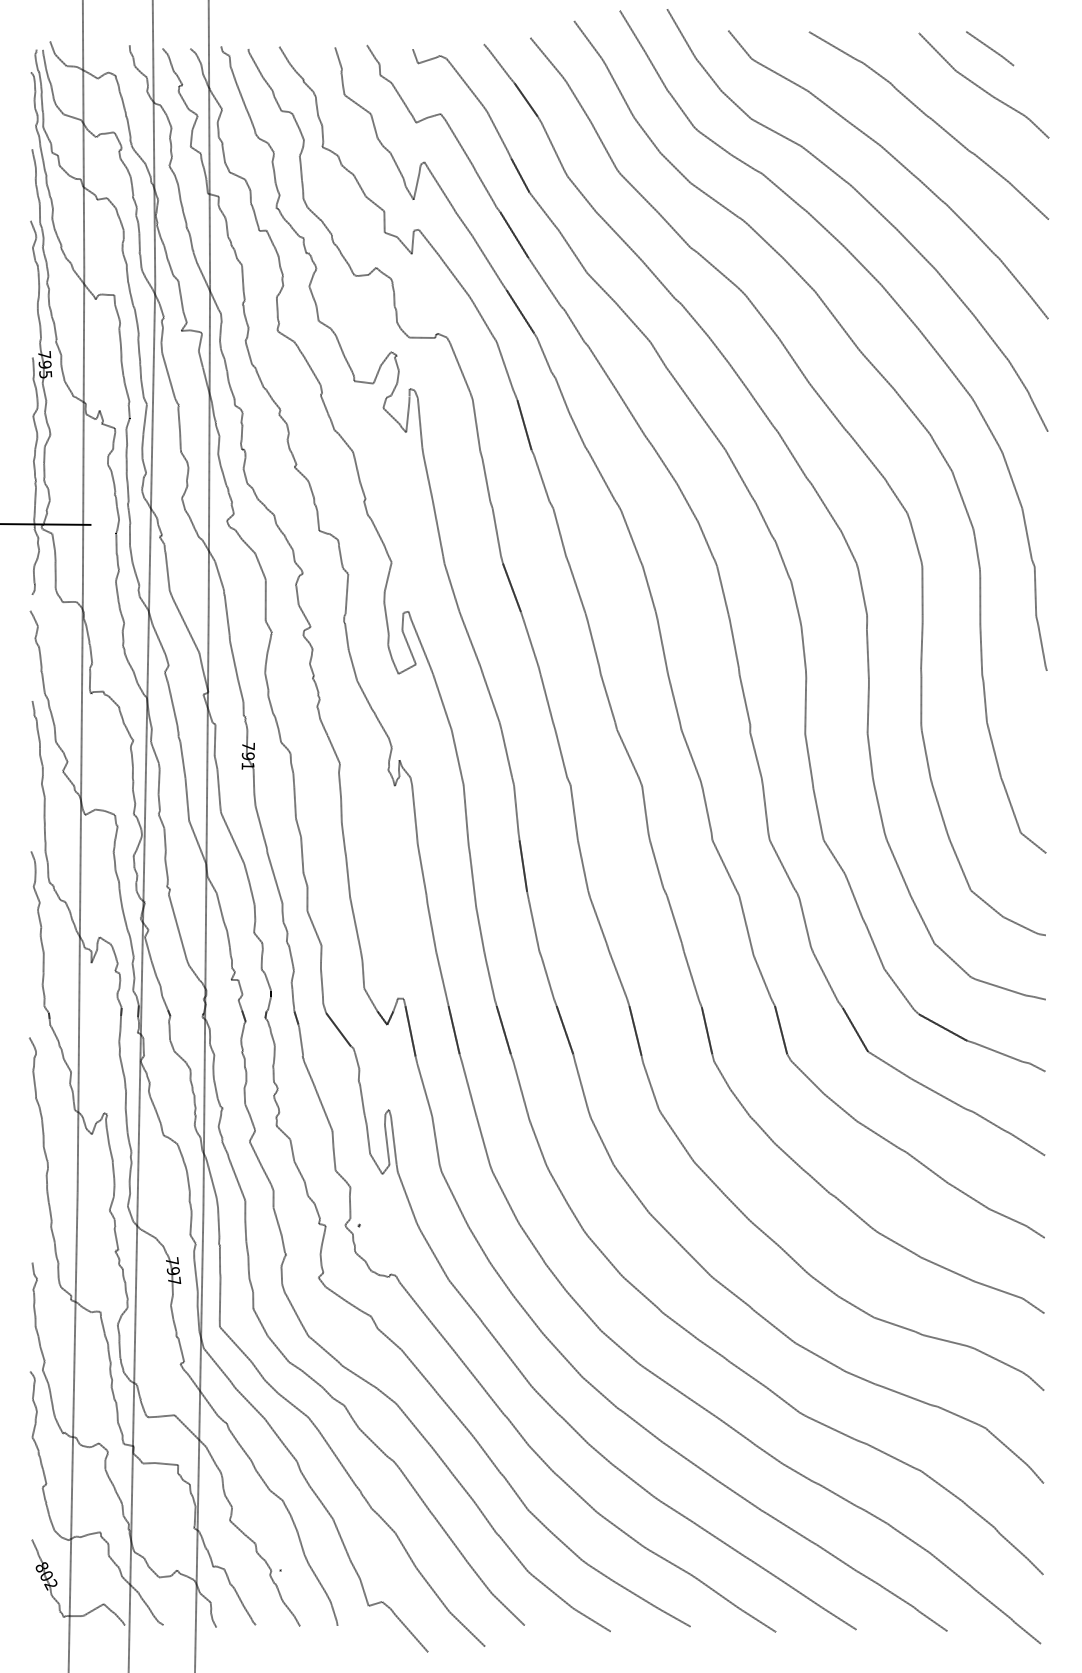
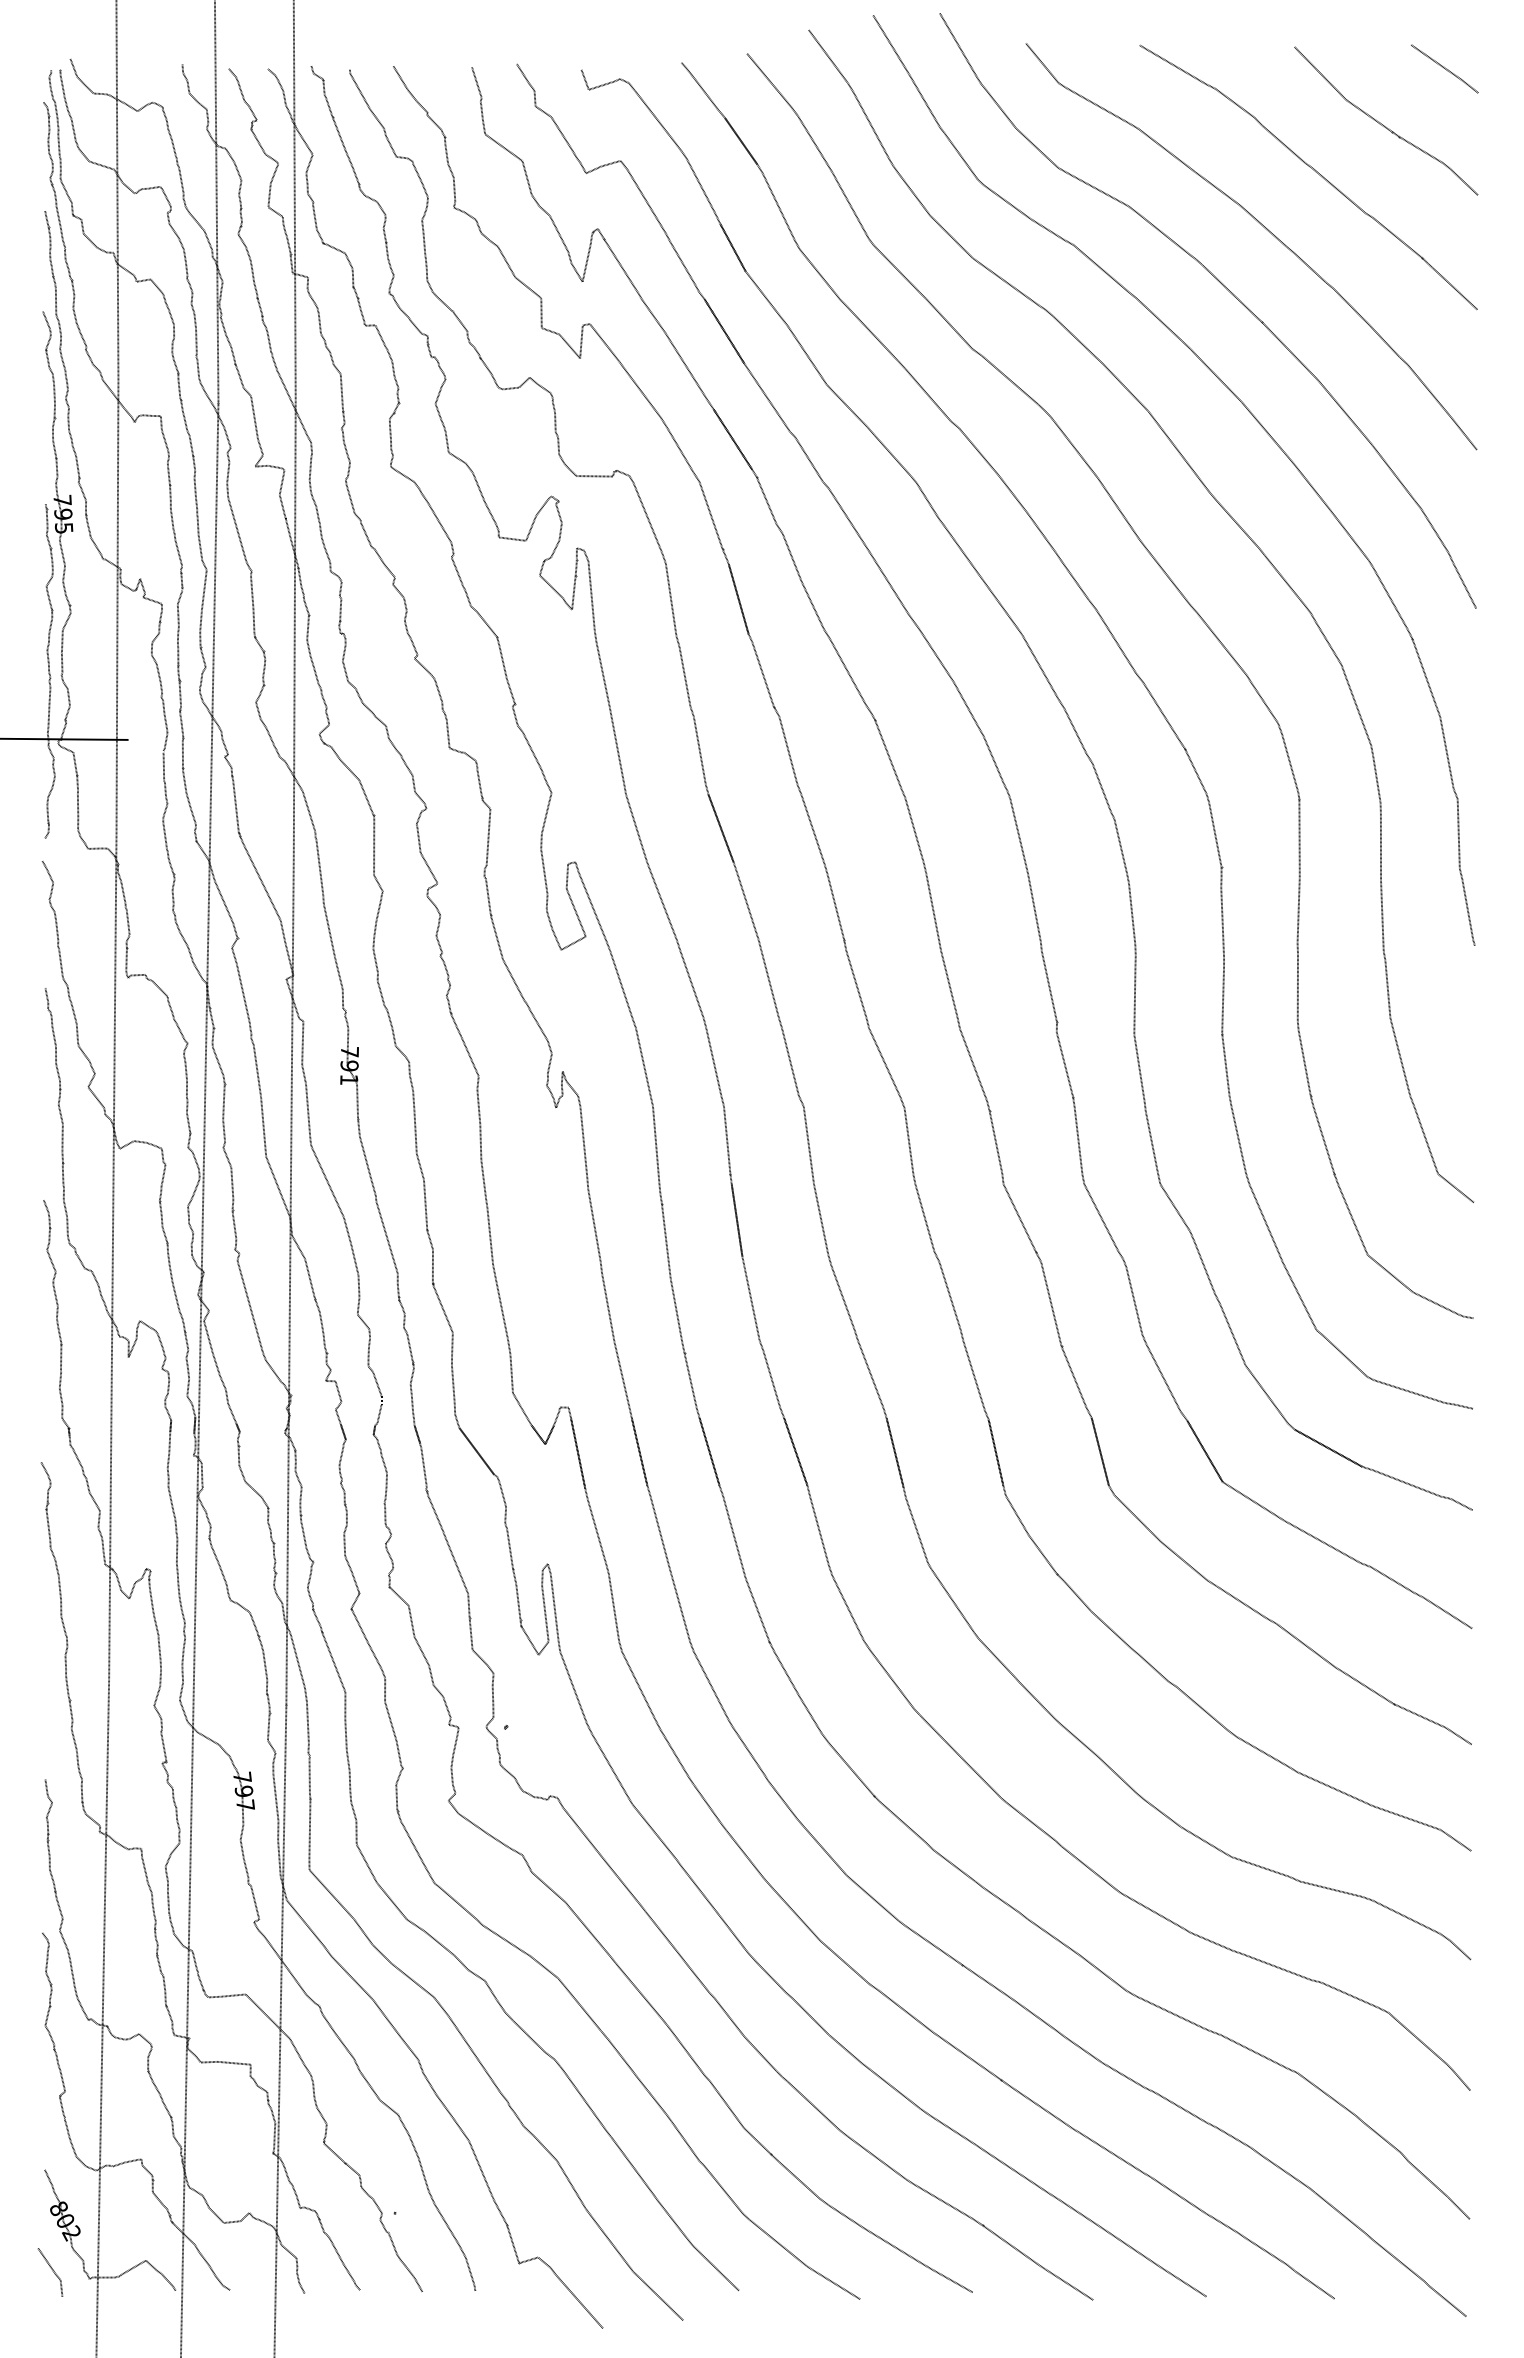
line: (989, 48) -> (1444, 68), moved
line: (37, 1611) -> (52, 2271), added

